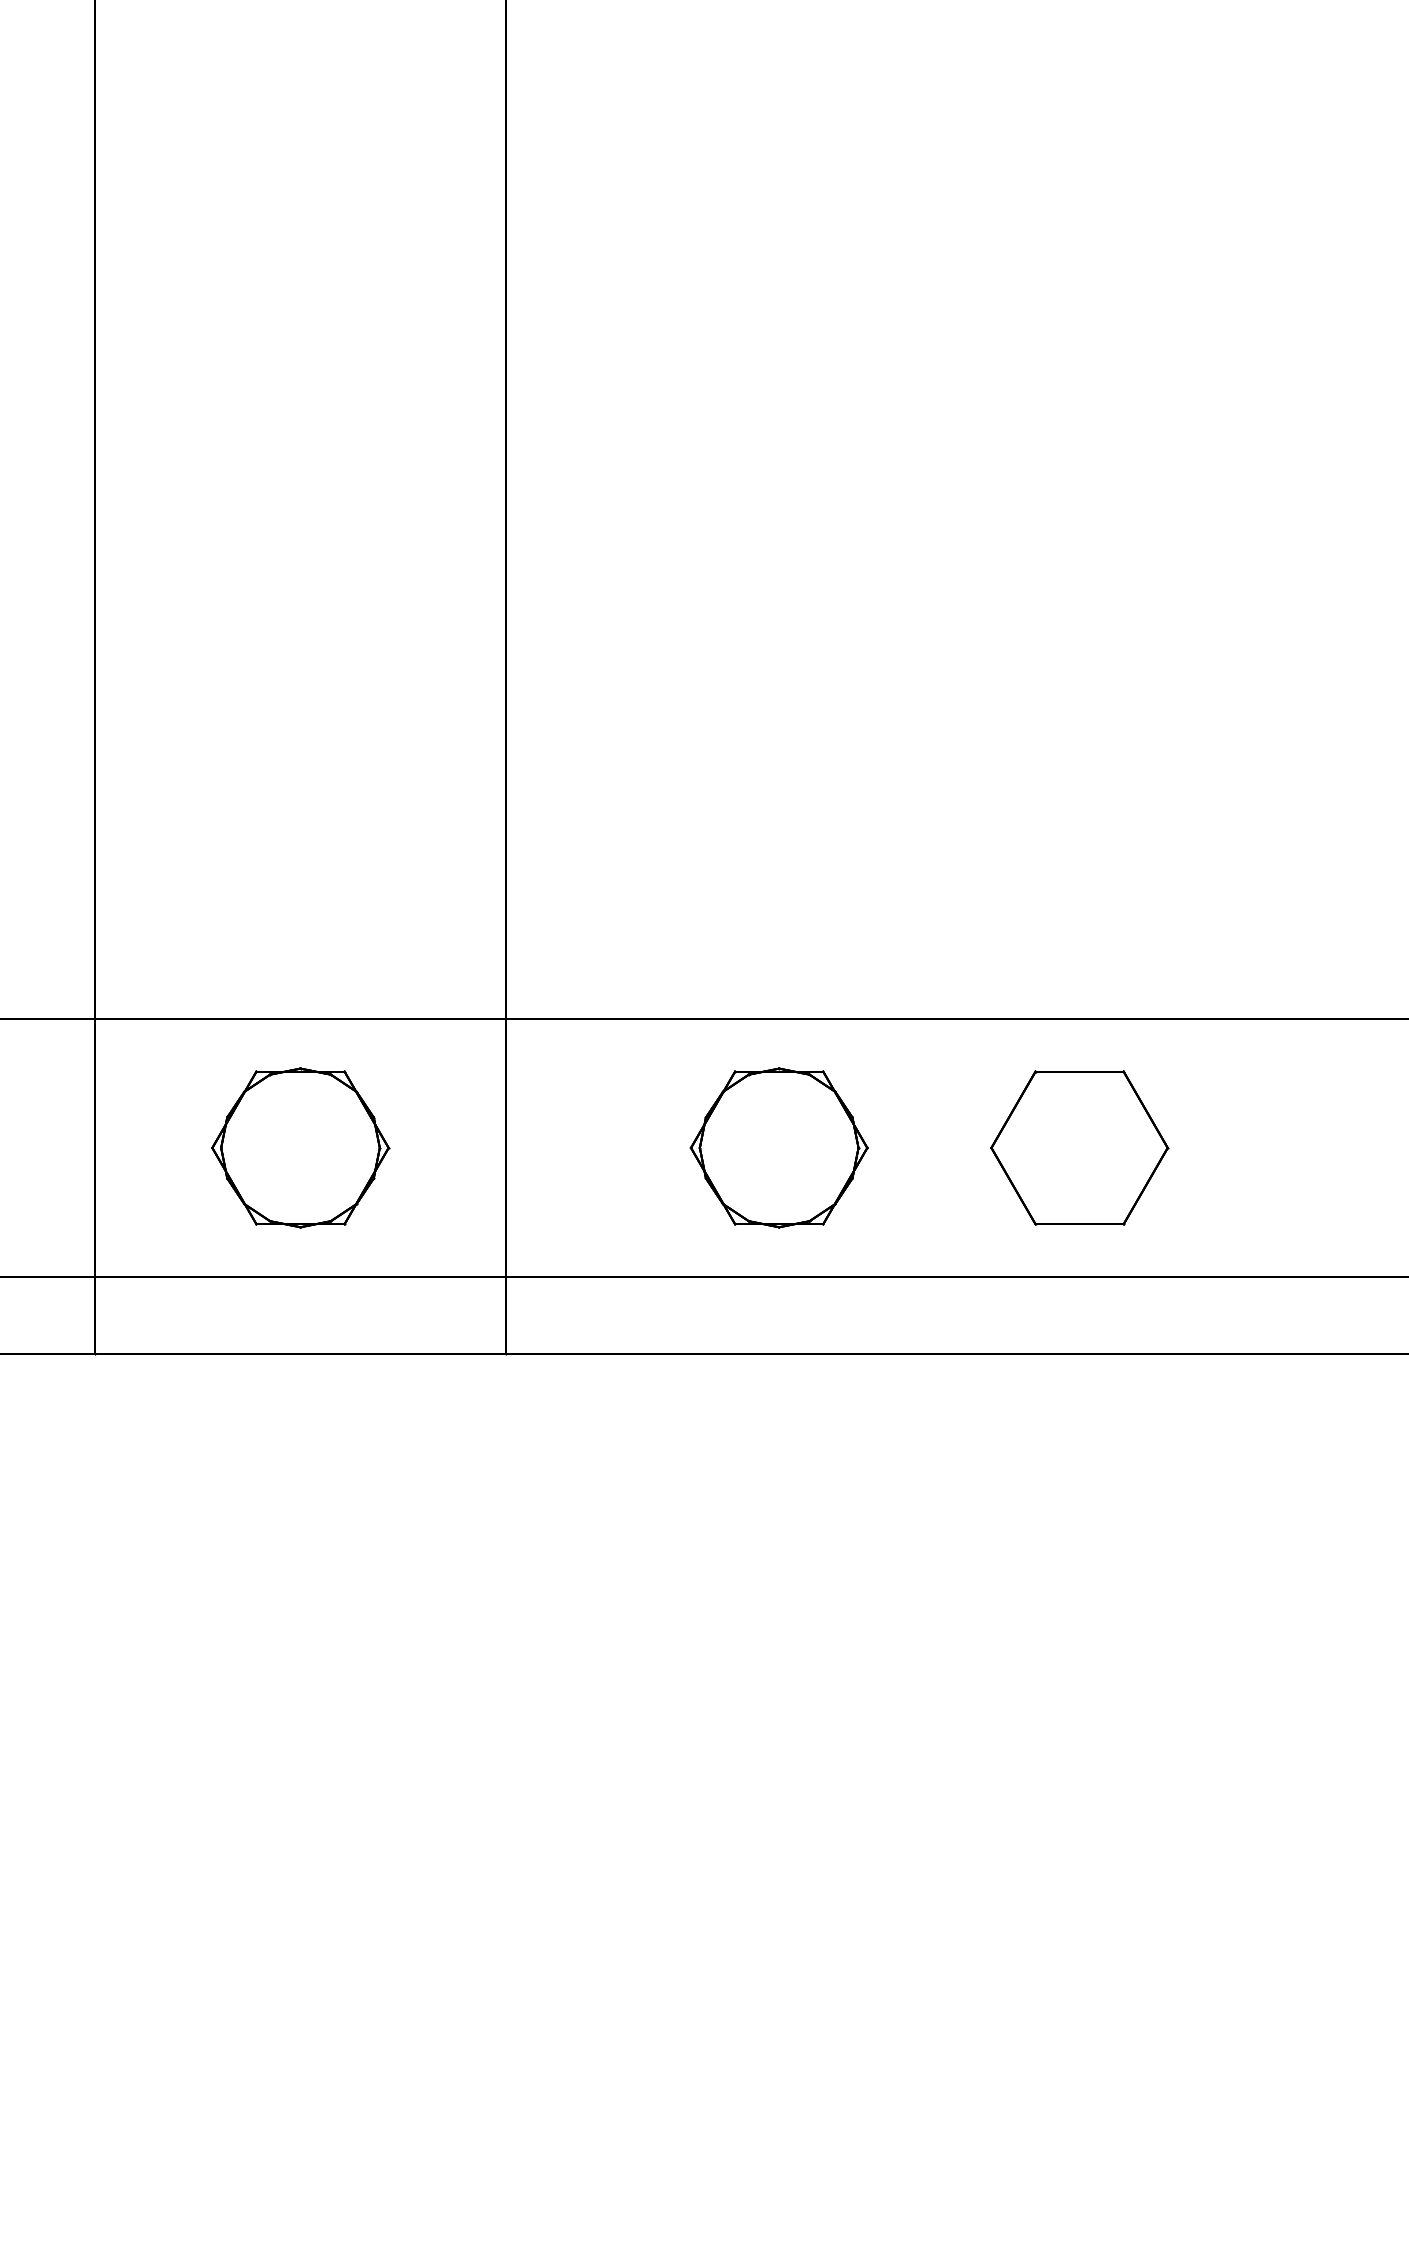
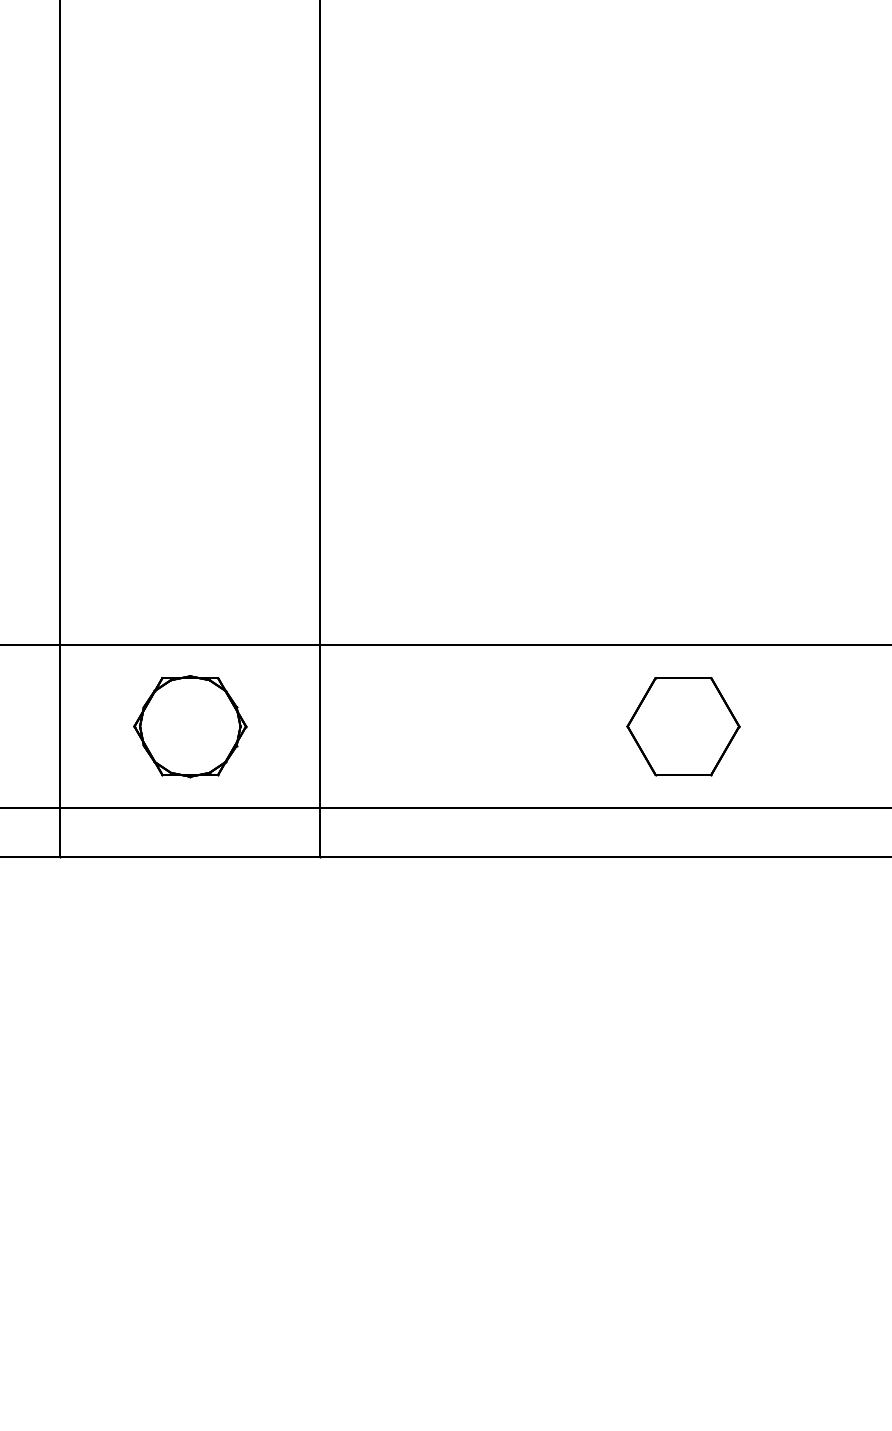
part: (779, 1147) -> (493, 726), removed

